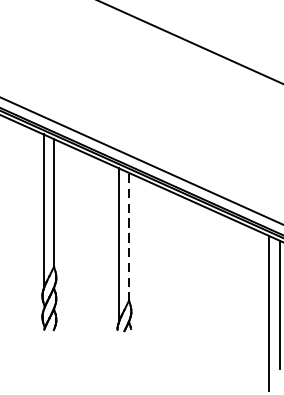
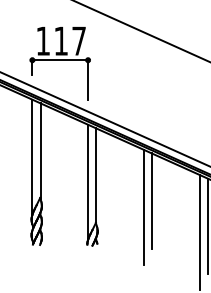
part: (80, 85) -> (59, 63), added
line: (129, 237) -> (96, 176), dashed -> solid
line: (203, 271) -> (151, 201), added
line: (193, 278) -> (143, 206), added

